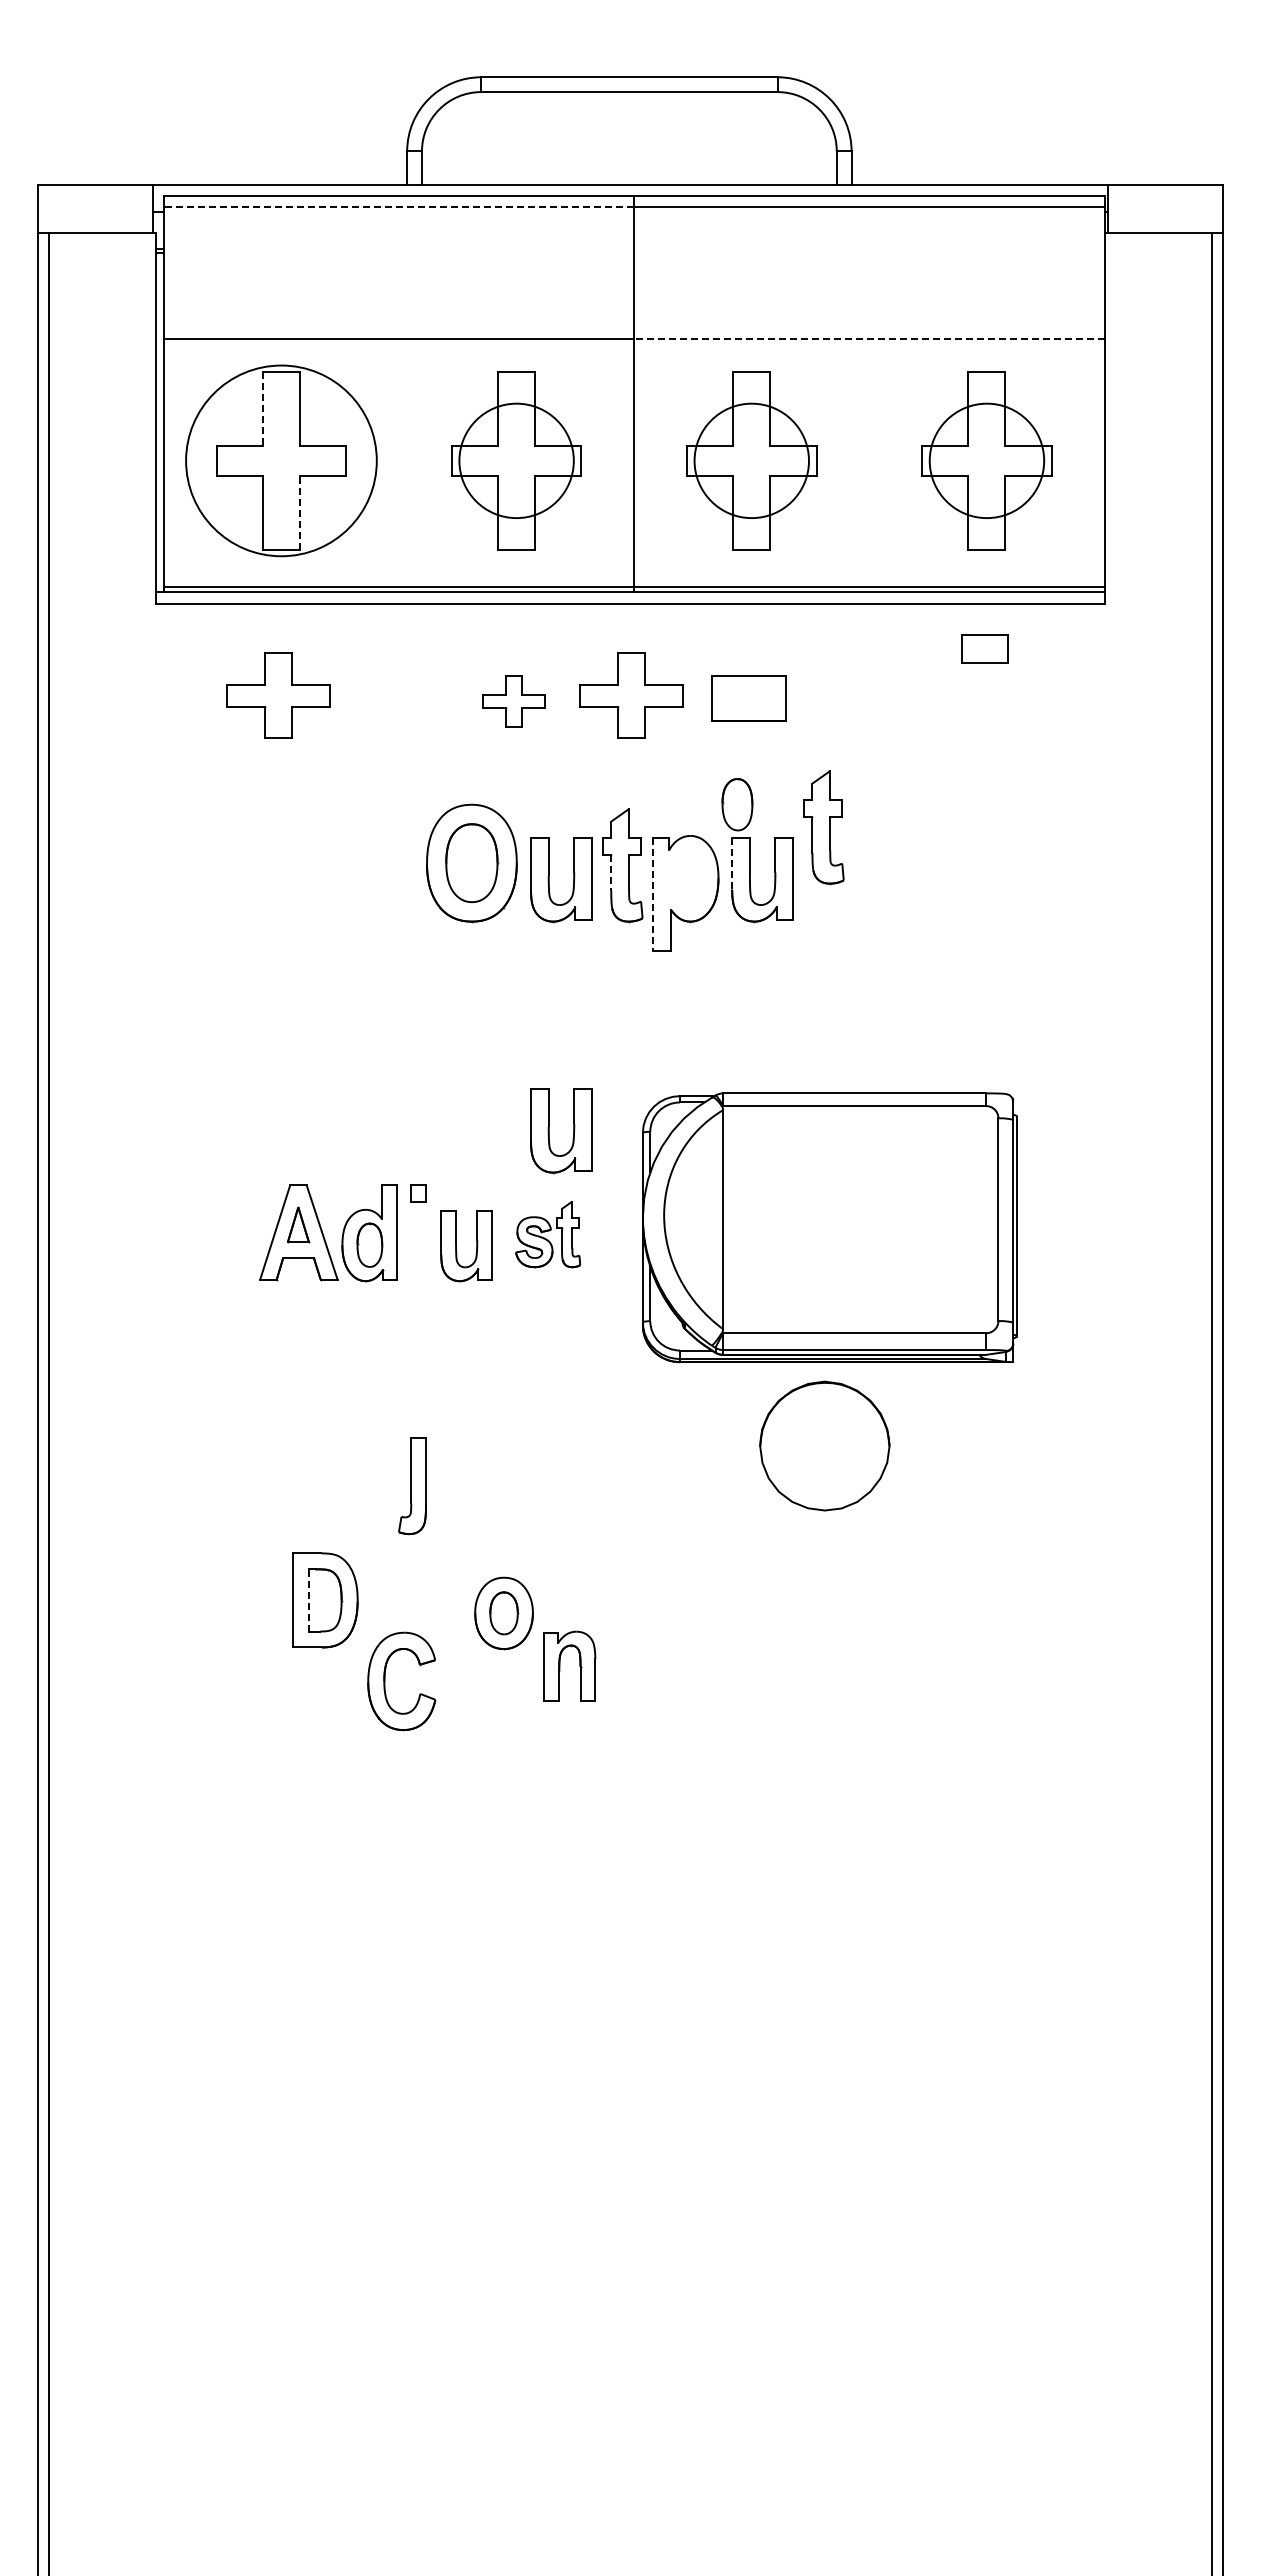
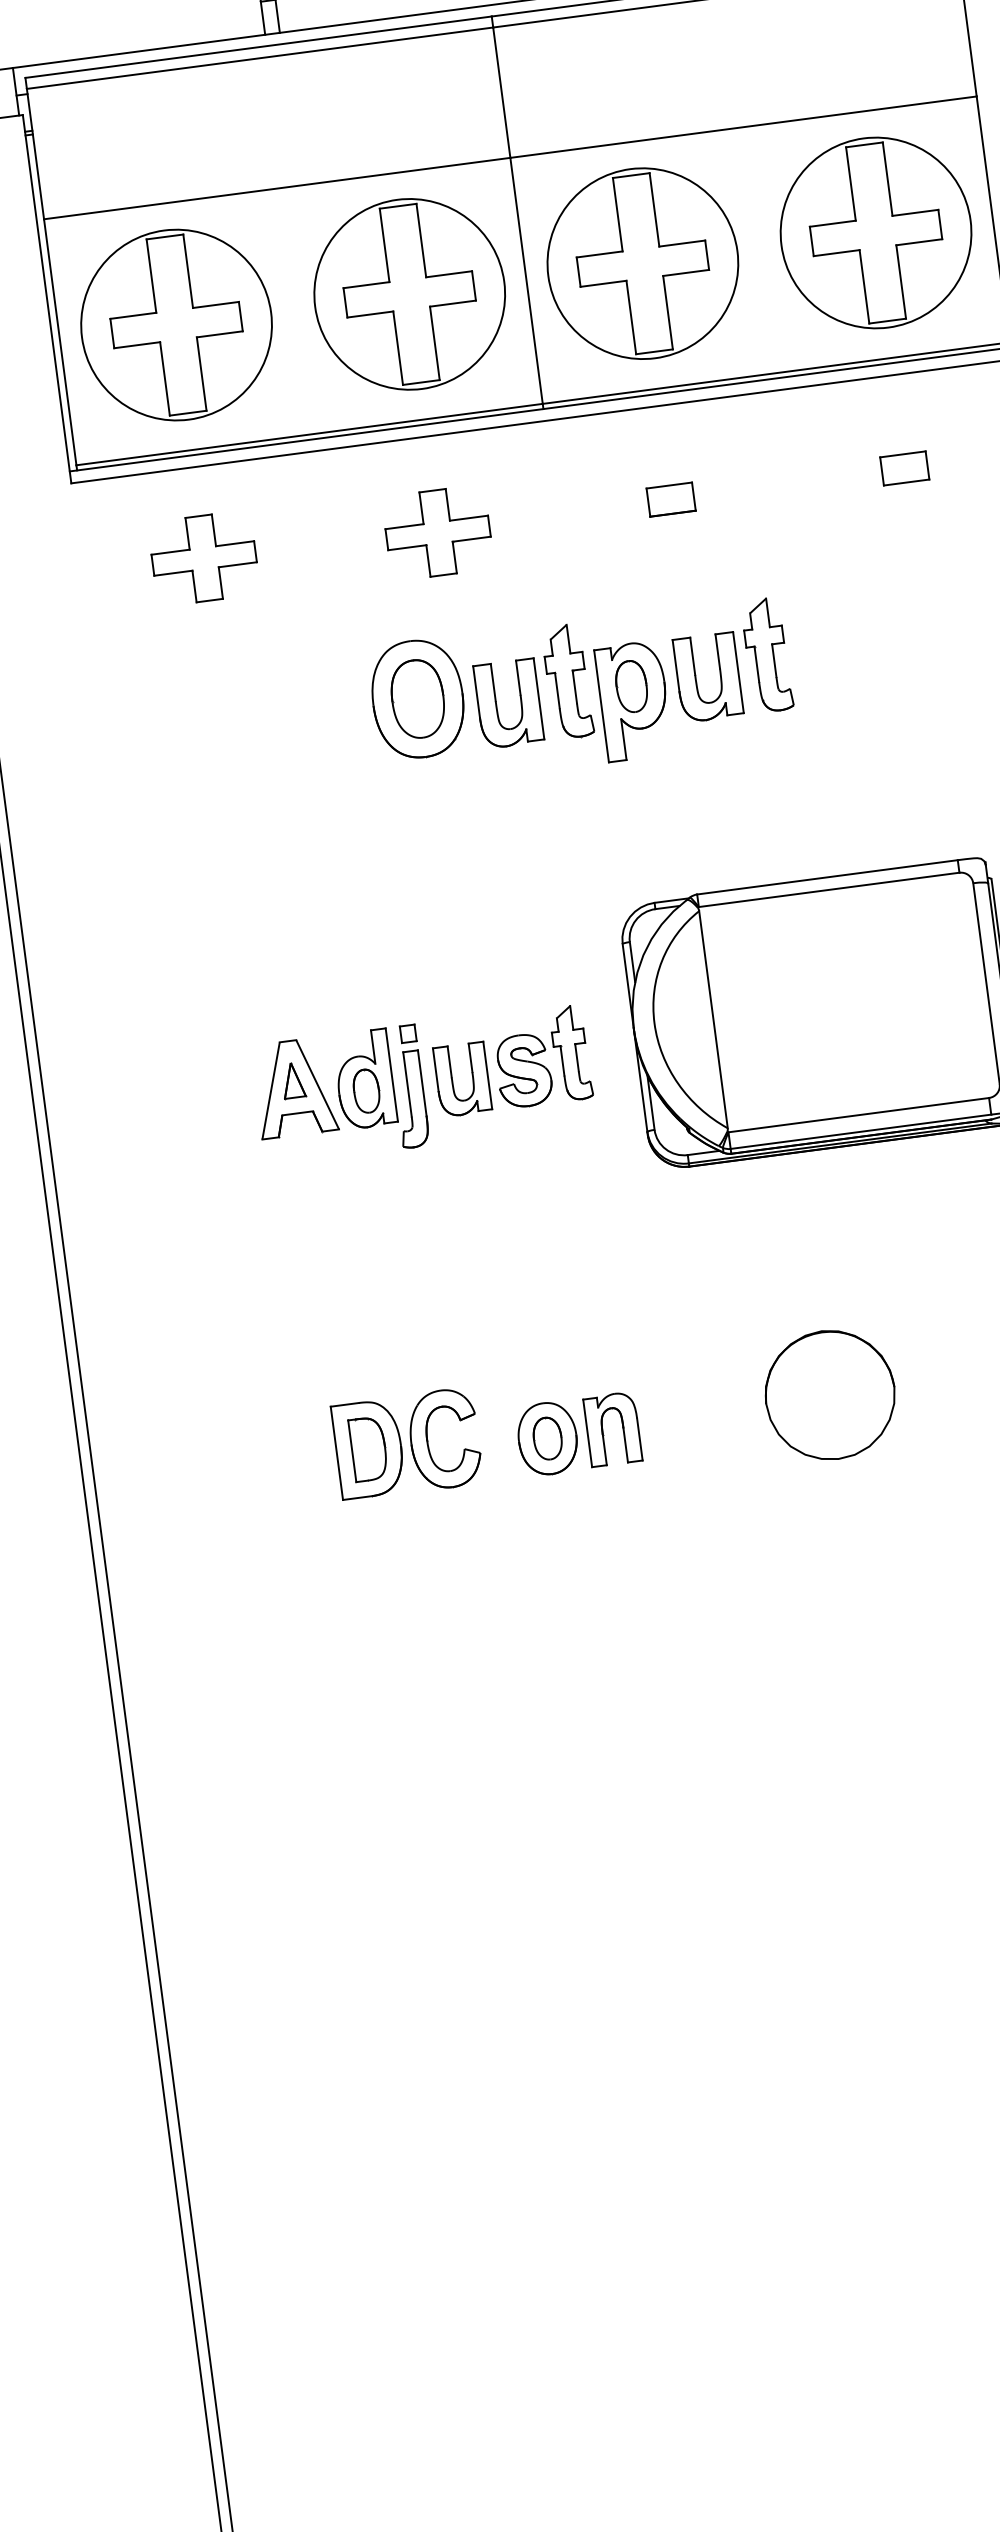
line: (398, 207) -> (259, 58), dashed -> solid
line: (868, 338) -> (742, 127), dashed -> solid
line: (262, 409) -> (151, 276), dashed -> solid
circle: (516, 460) -> (409, 294), size x1.67
circle: (751, 460) -> (642, 263), size x1.67
circle: (986, 460) -> (875, 232), size x1.67
line: (299, 512) -> (201, 373), dashed -> solid
part: (984, 648) -> (904, 467), moved
part: (631, 695) -> (554, 511), removed
part: (748, 698) -> (670, 499), size x0.62
part: (513, 701) -> (438, 533), size x1.67
part: (737, 804) -> (631, 686), moved
part: (823, 827) -> (766, 655), moved
line: (732, 863) -> (676, 665), dashed -> solid
line: (611, 873) -> (557, 691), dashed -> solid
line: (653, 894) -> (602, 706), dashed -> solid
part: (549, 1131) -> (529, 954), removed
part: (547, 1234) -> (541, 1057), size x1.43
part: (824, 1445) -> (829, 1394), moved
part: (412, 1486) -> (410, 1099), moved
line: (308, 1599) -> (352, 1450), dashed -> solid
part: (560, 1665) -> (603, 1429), moved
part: (385, 1681) -> (428, 1441), moved

